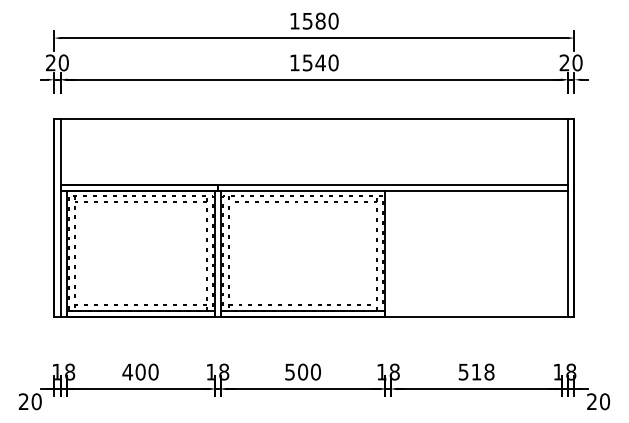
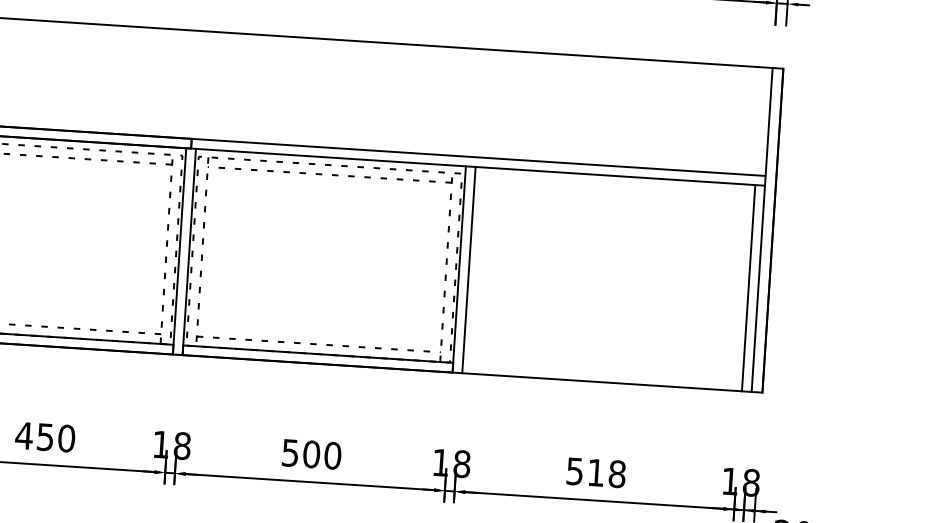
line: (391, 253) -> (469, 269), added
line: (561, 253) -> (748, 287), added
text: (140, 371) -> (45, 436), 400 -> 450

